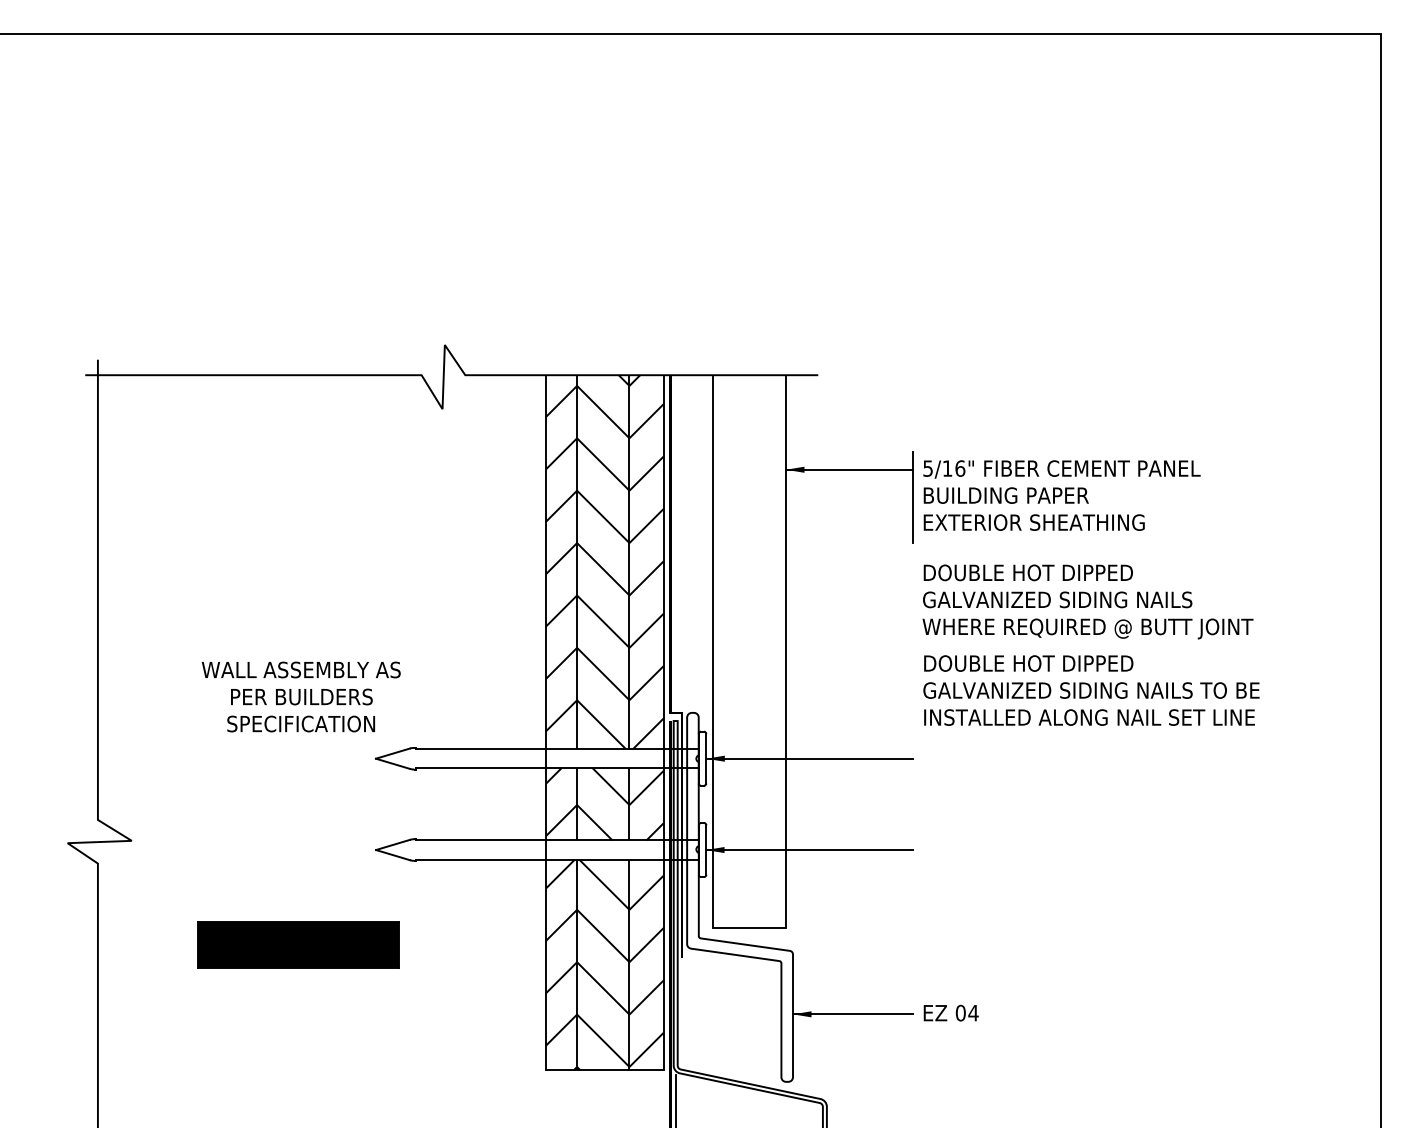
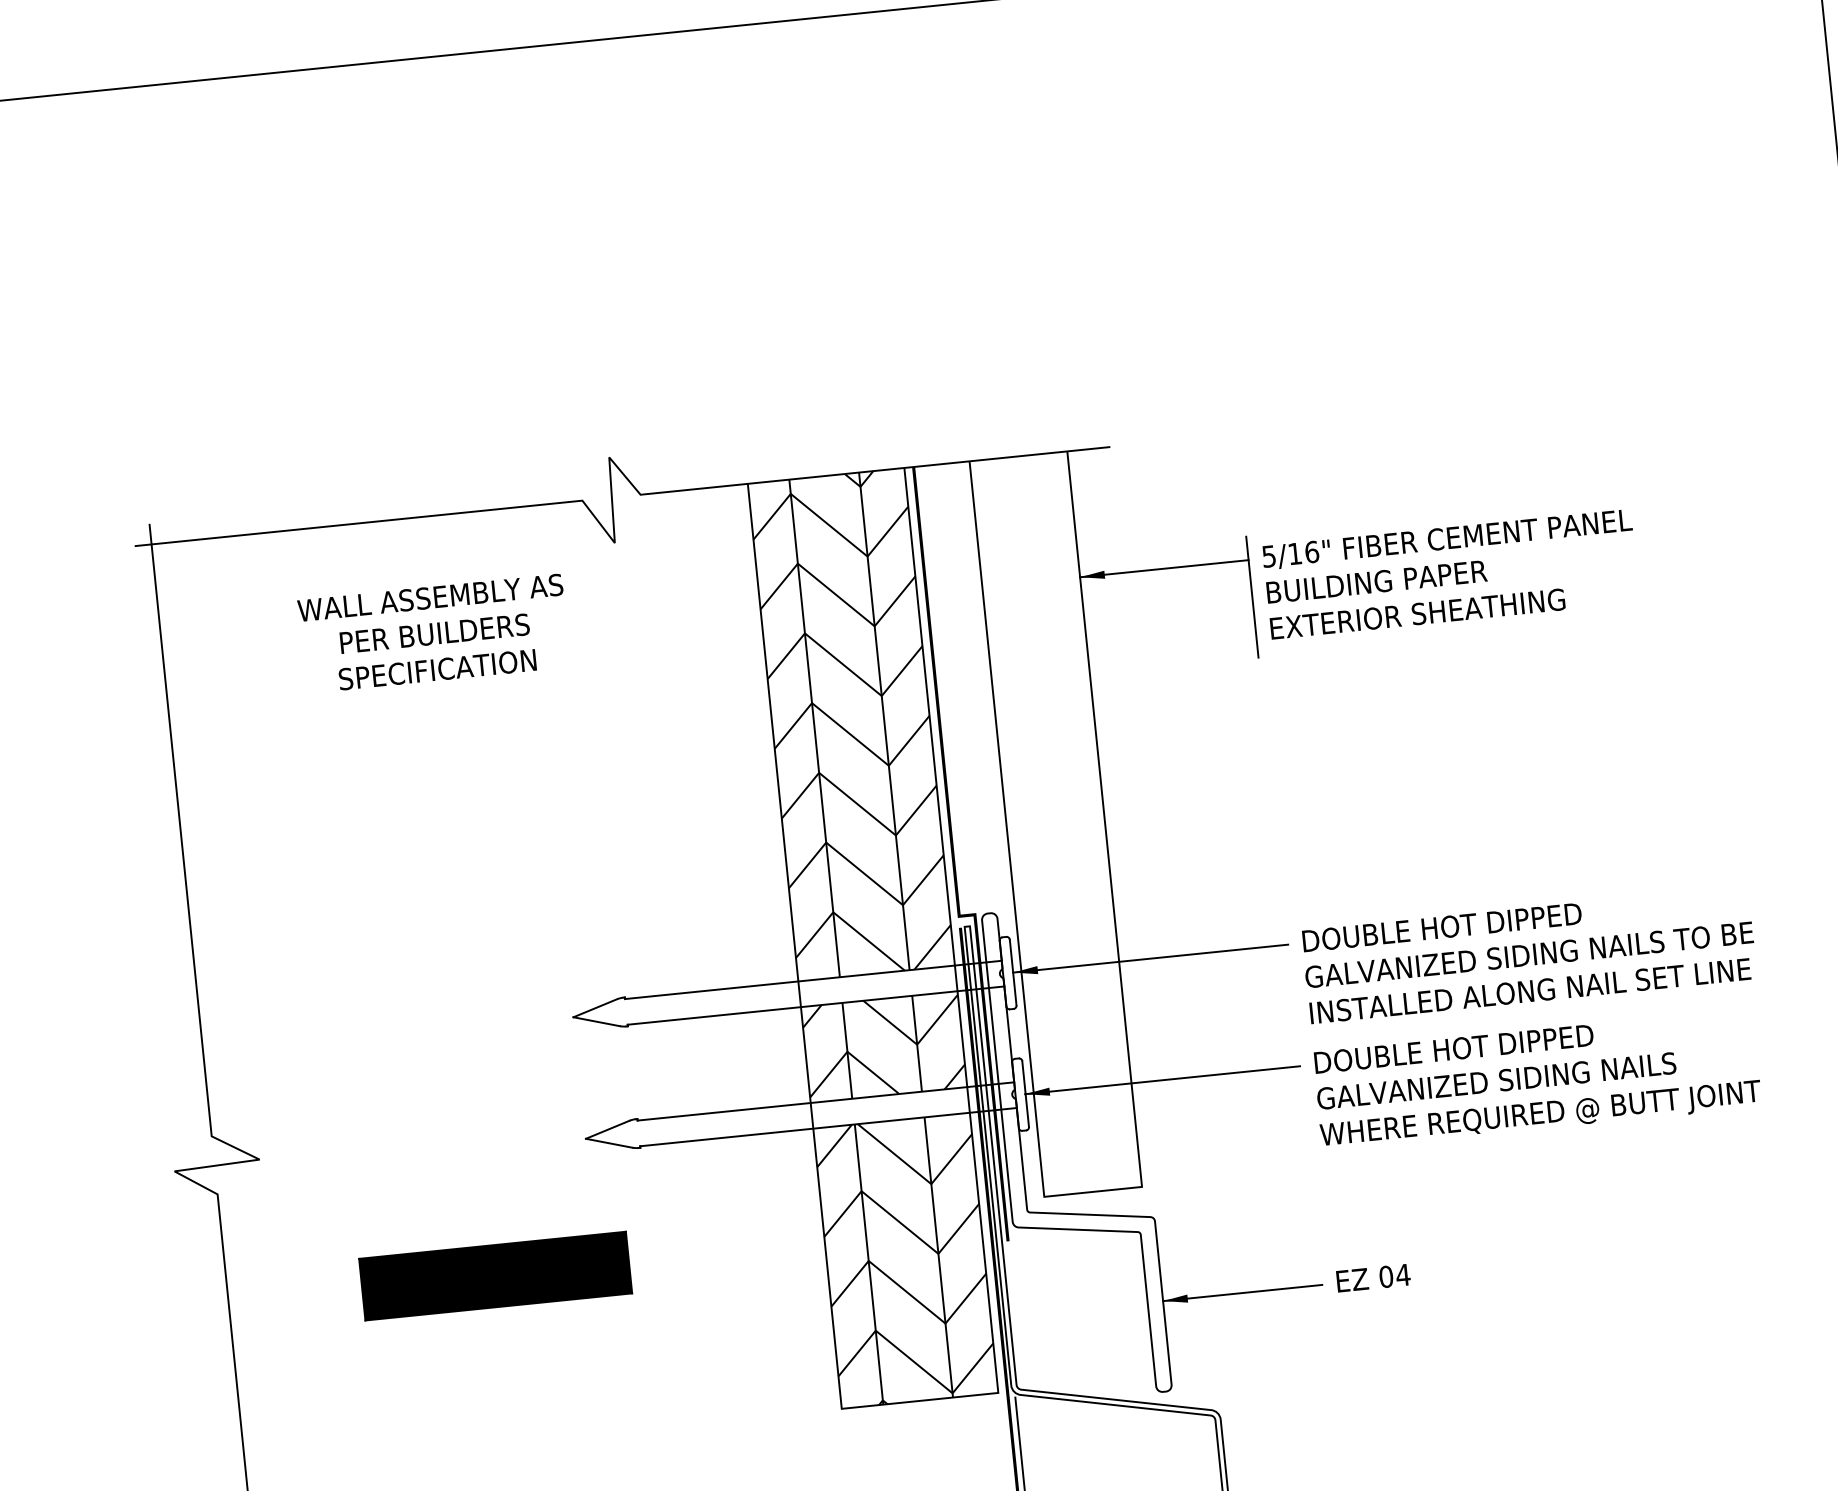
text: (1087, 601) -> (1536, 1079), moved
text: (1091, 690) -> (1529, 954), moved
text: (300, 696) -> (433, 633), moved

